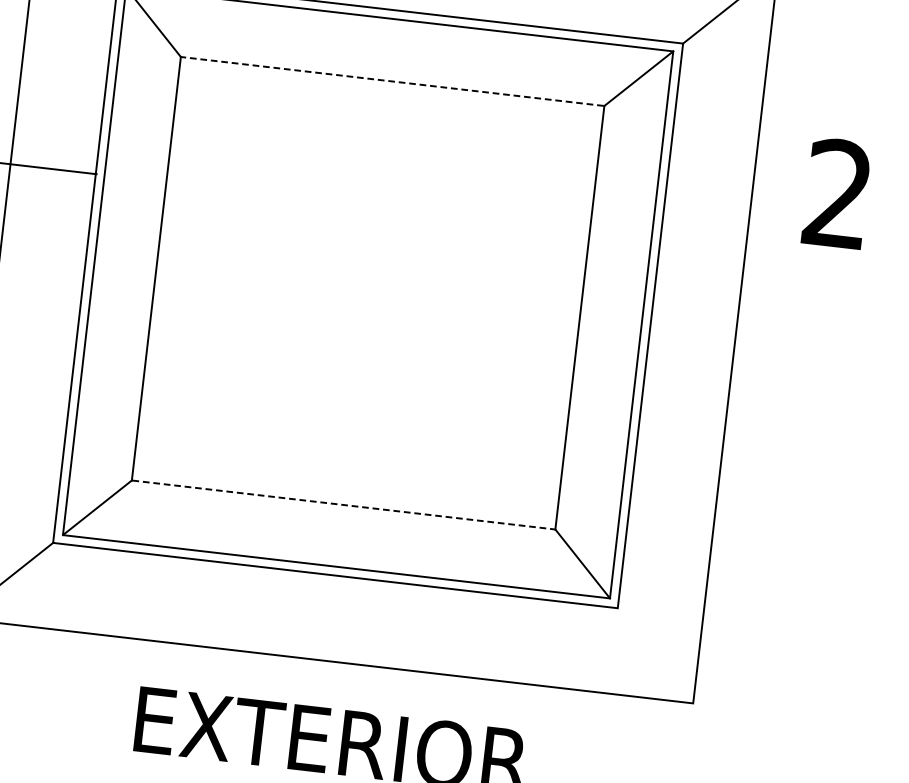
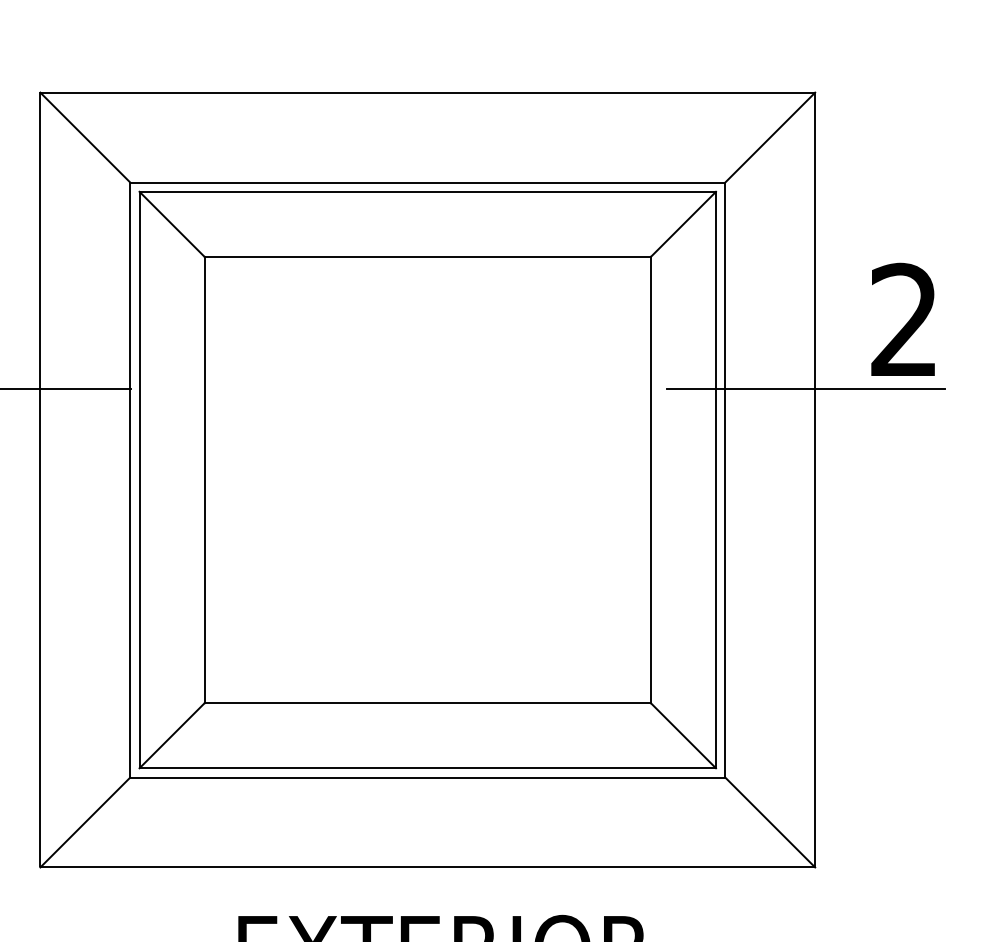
line: (392, 81) -> (427, 256), dashed -> solid
line: (736, 247) -> (805, 388), added
line: (344, 505) -> (428, 703), dashed -> solid
line: (655, 655) -> (770, 822), added

